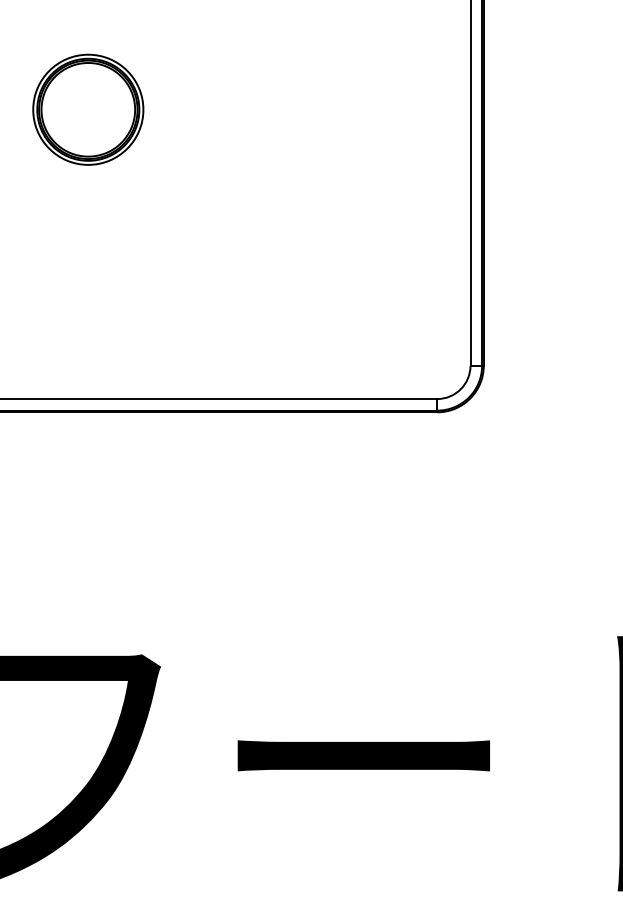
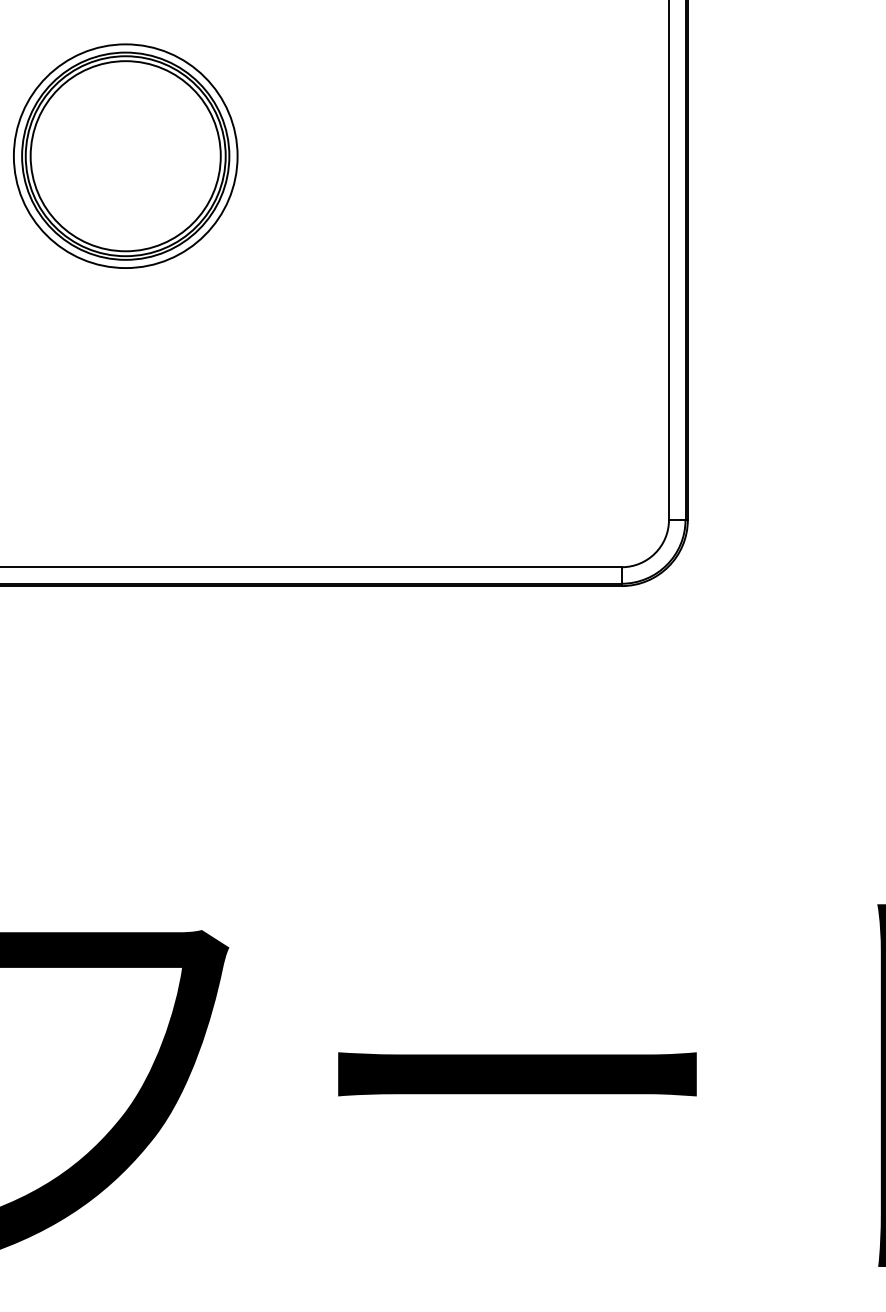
part: (88, 109) -> (125, 155), size x1.43

